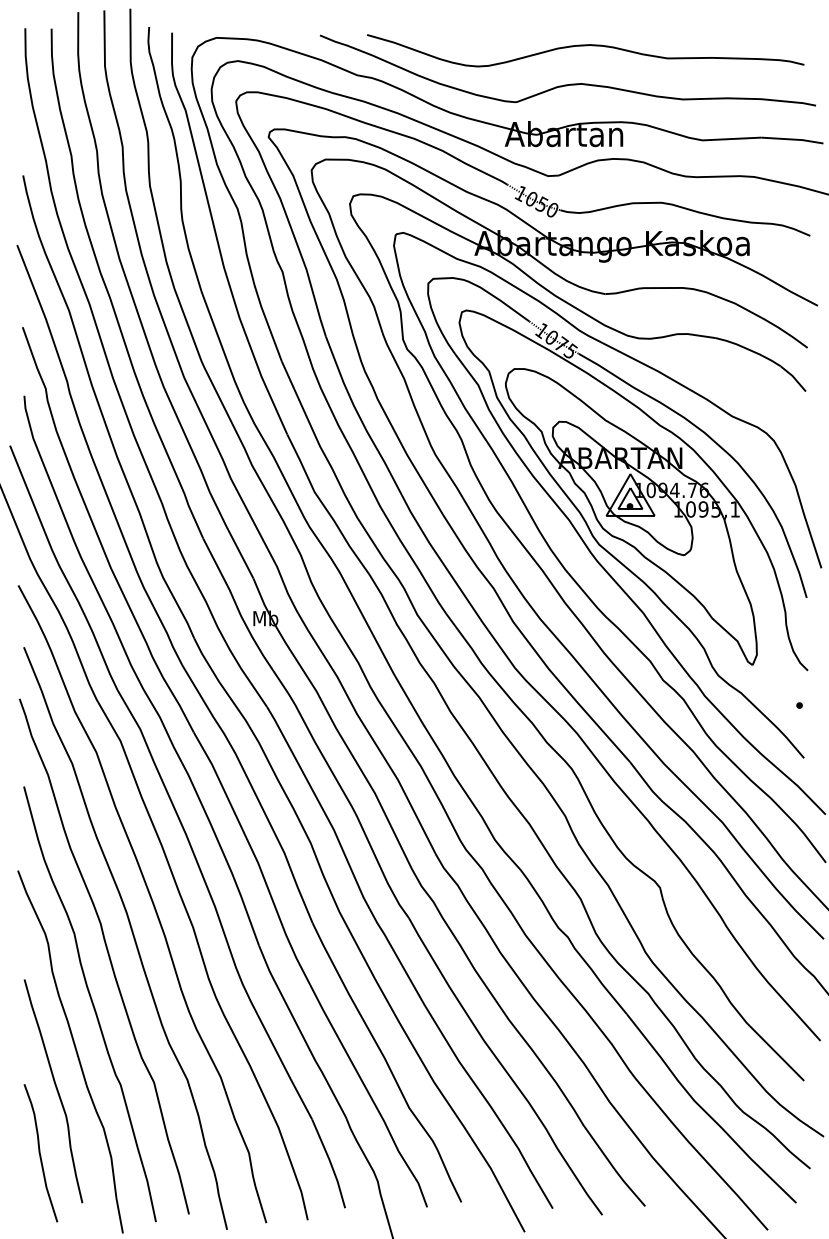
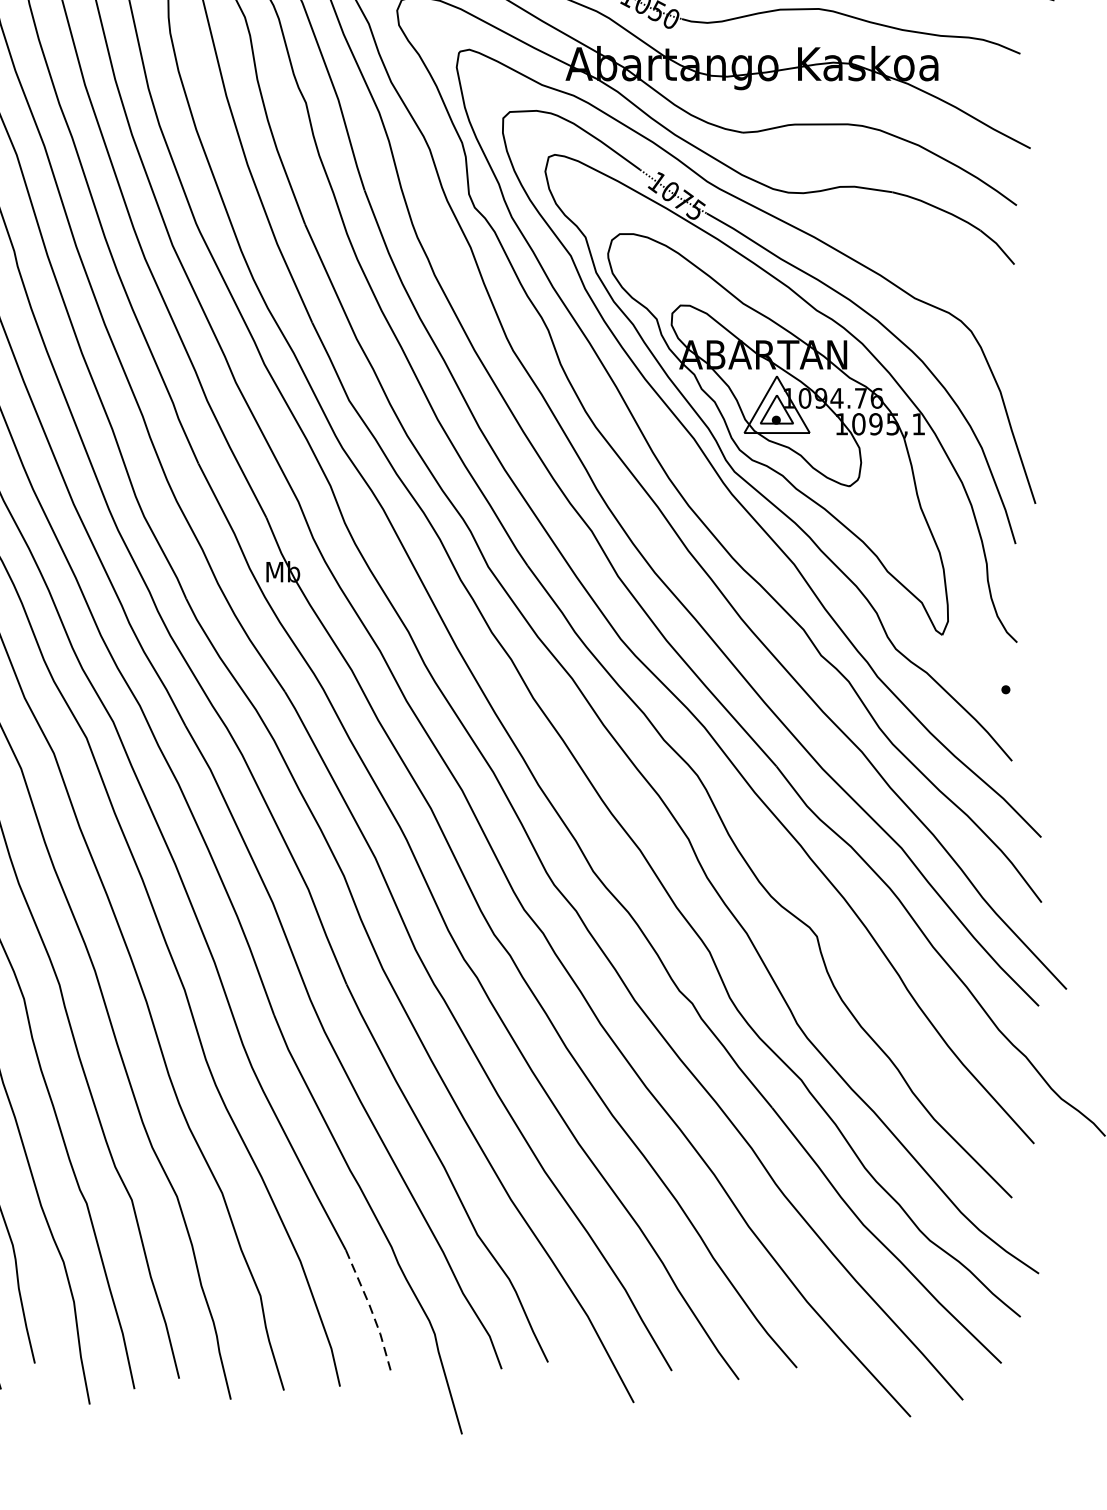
line: (330, 1163) -> (370, 1309), solid -> dashed

